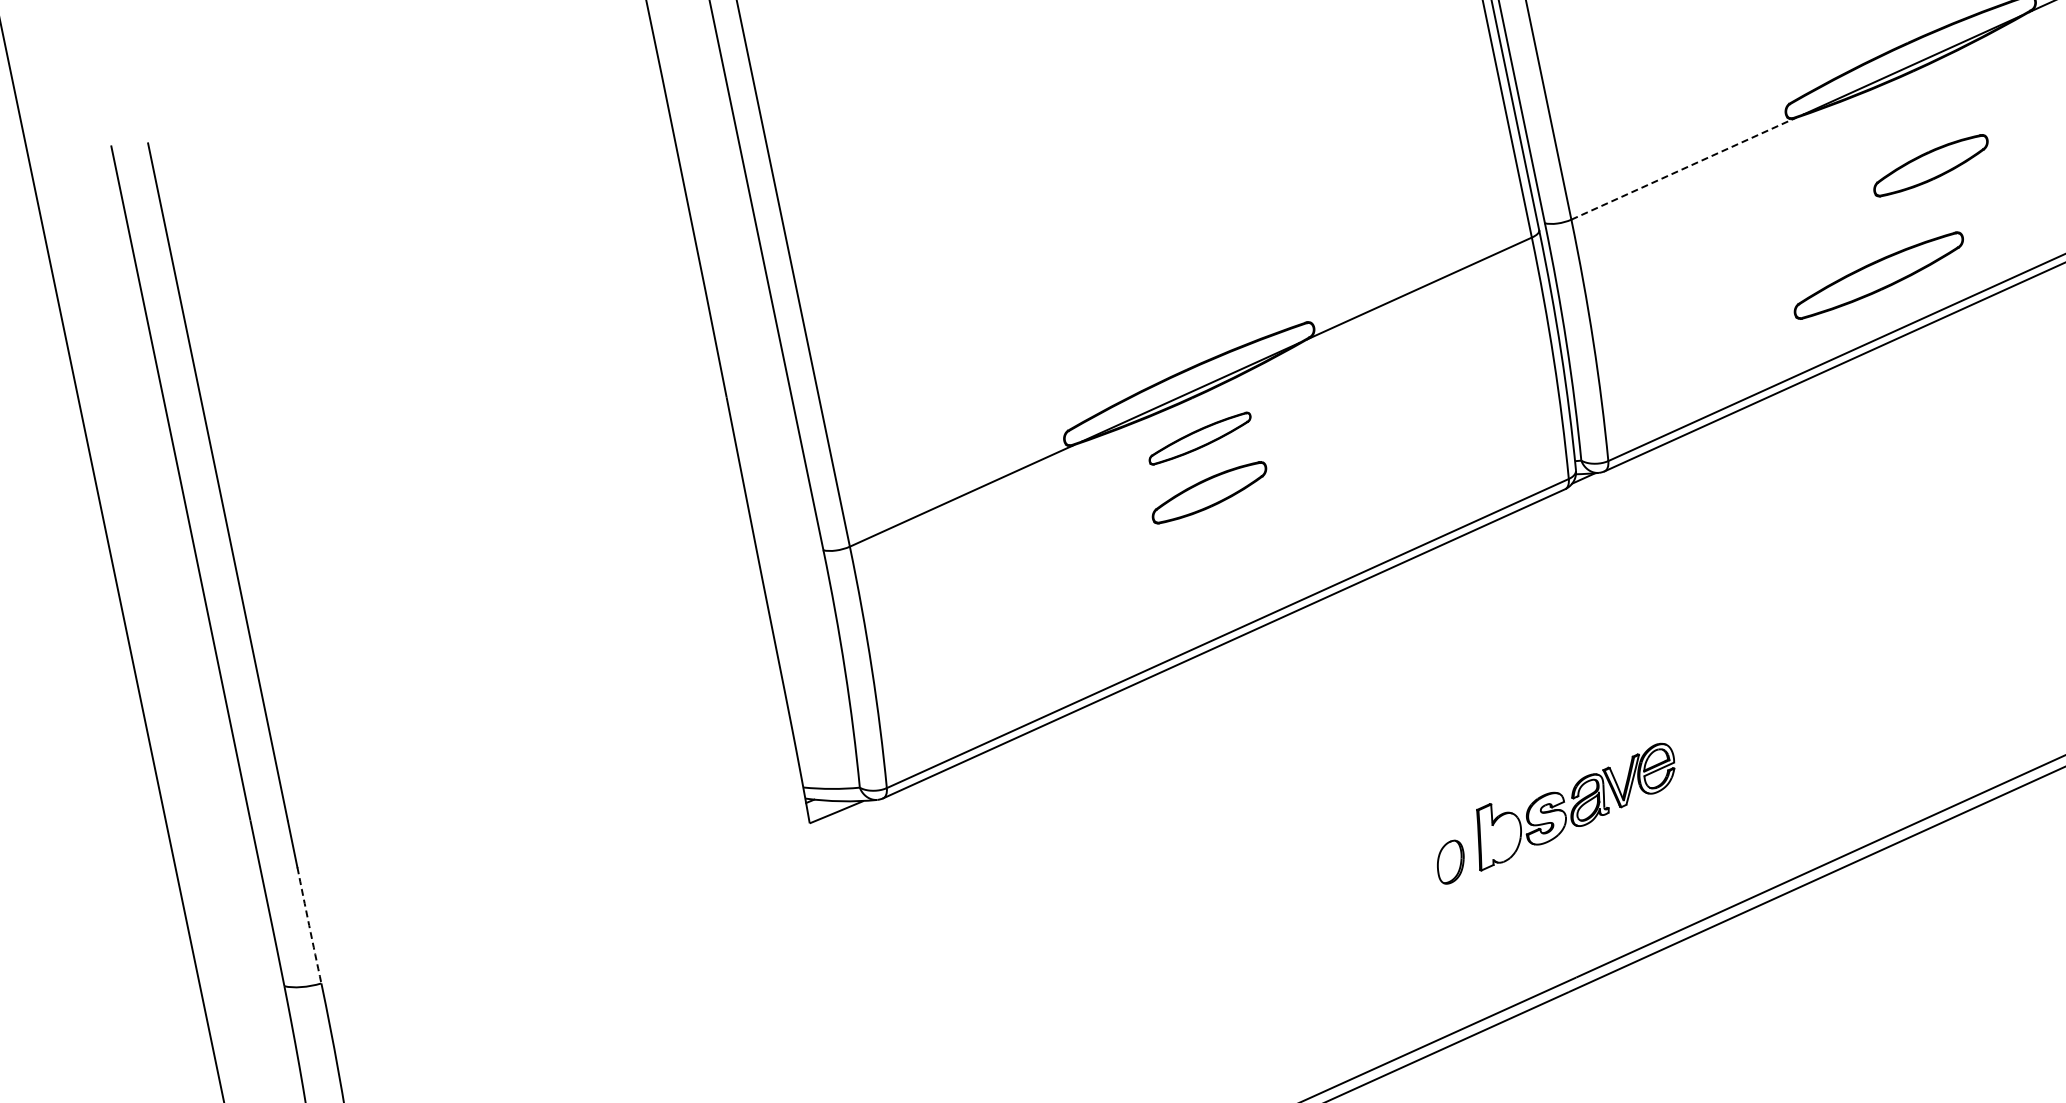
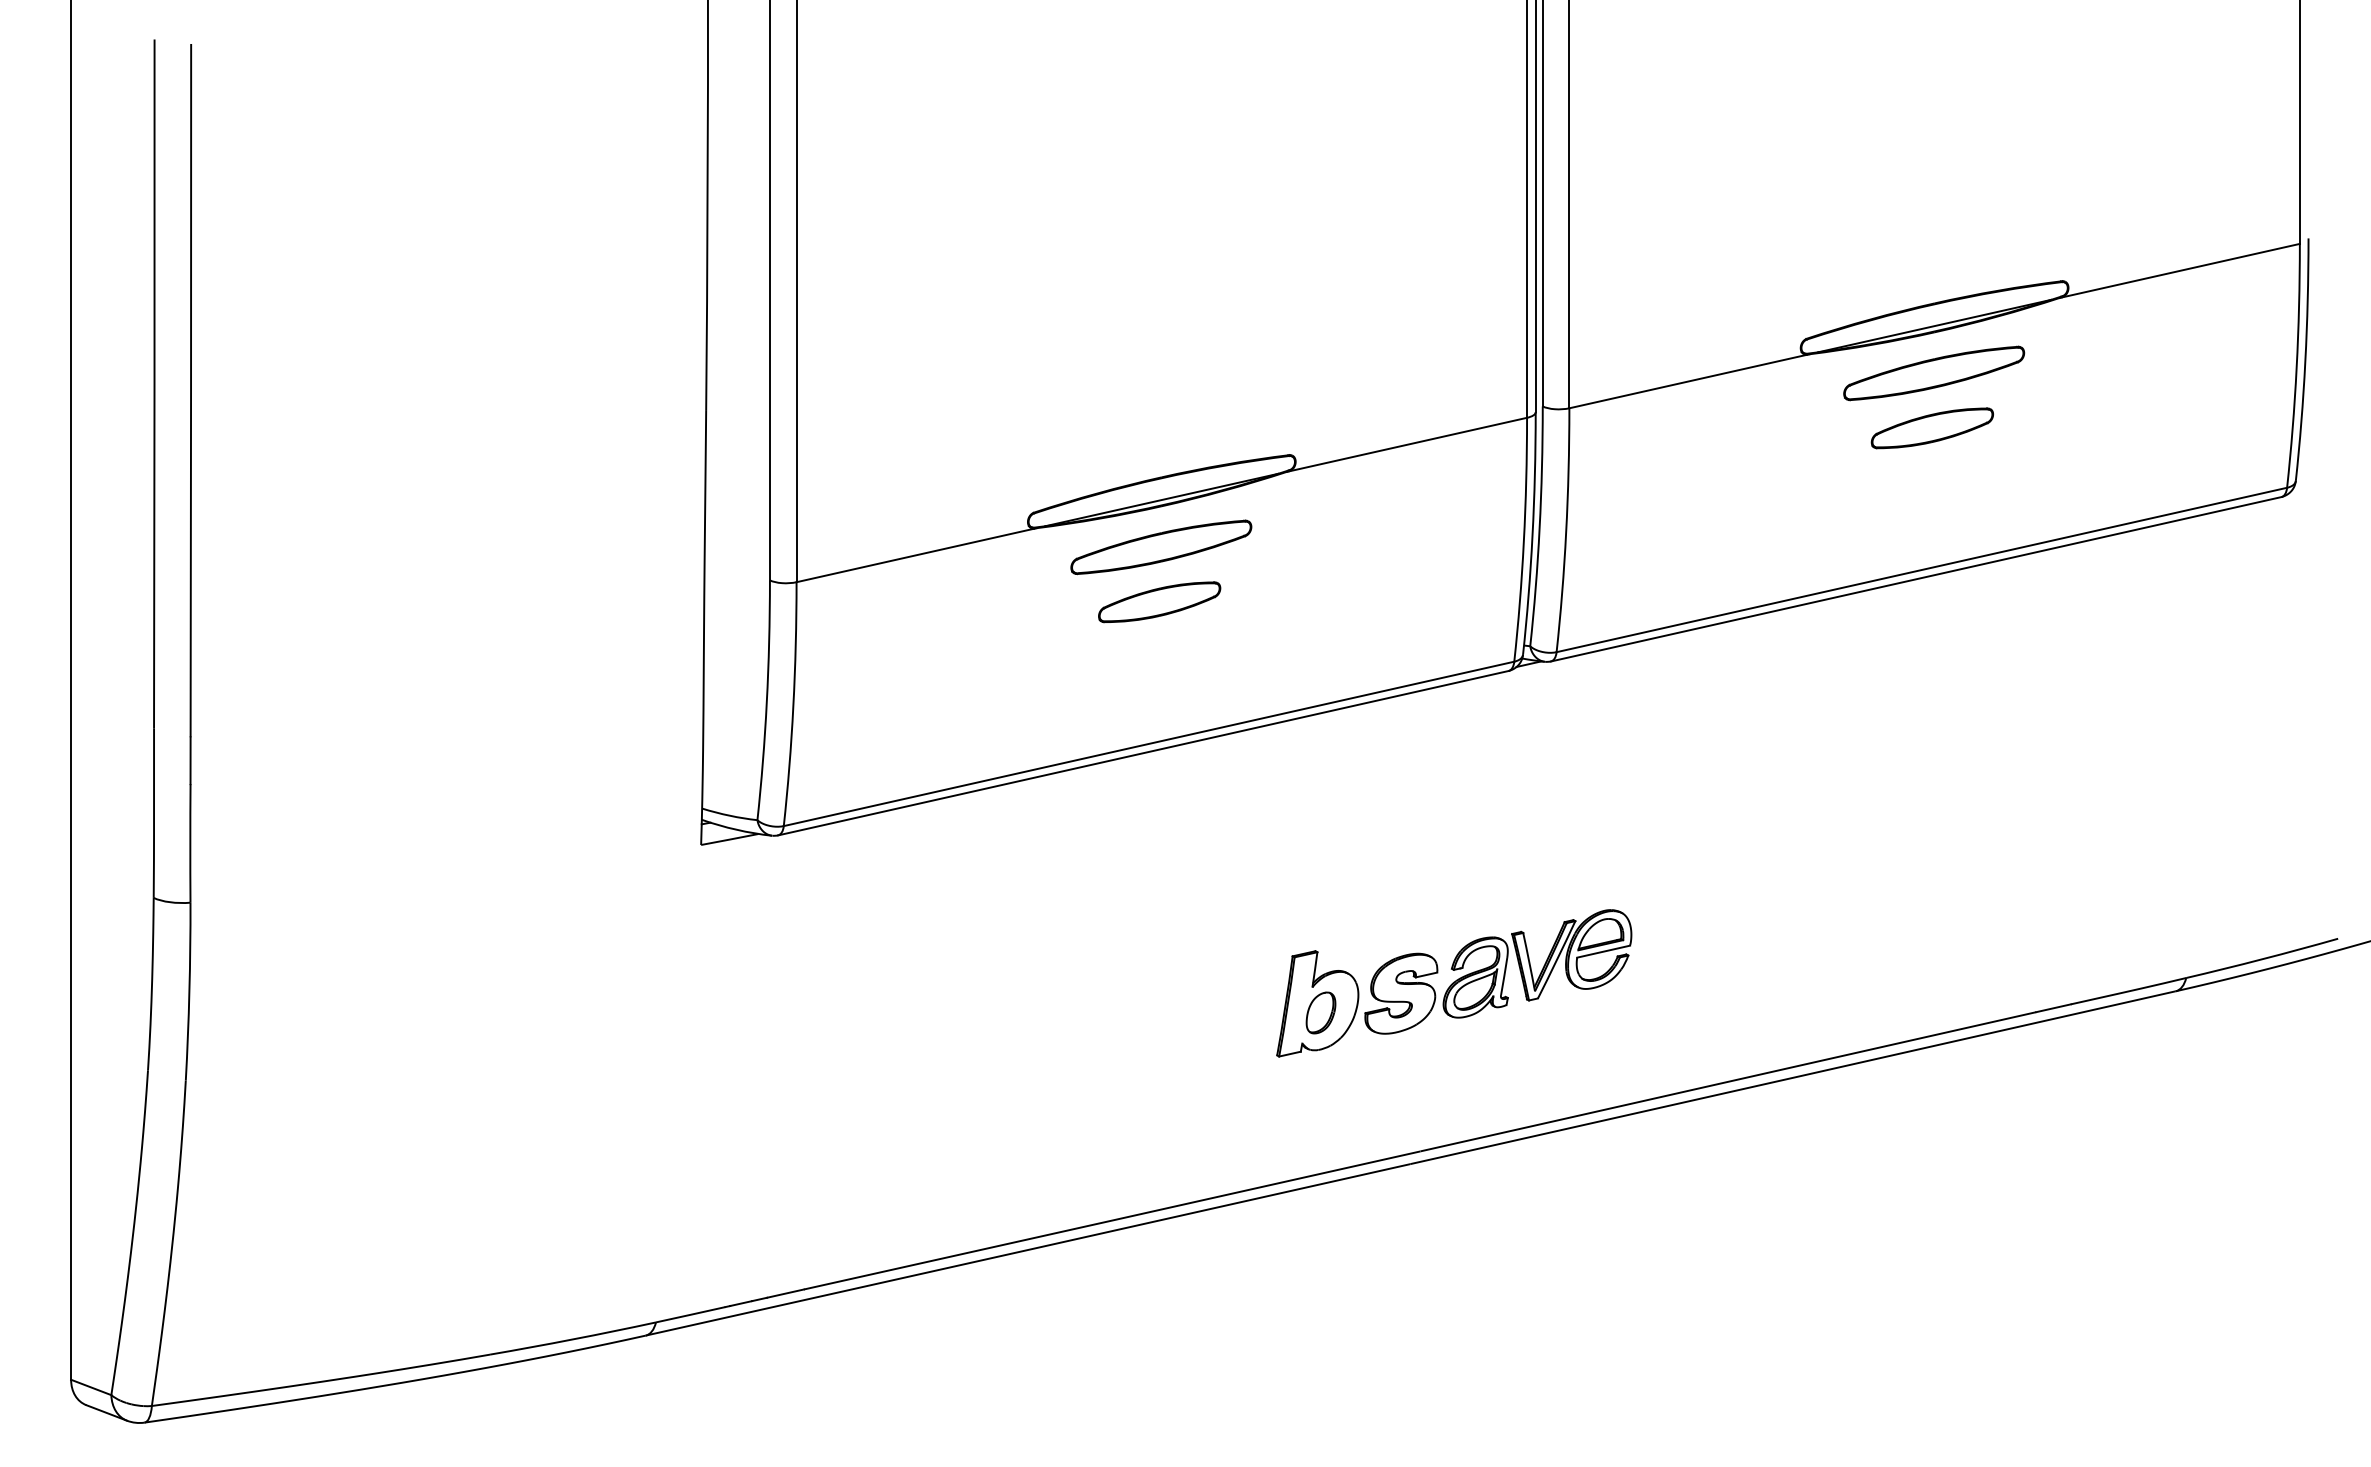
line: (1683, 169) -> (1689, 381), dashed -> solid
part: (1879, 275) -> (1934, 373), moved
part: (1200, 438) -> (1161, 547), size x1.67
part: (1575, 806) -> (1454, 983), size x1.67
arc: (309, 925) -> (190, 843), dashed -> solid

